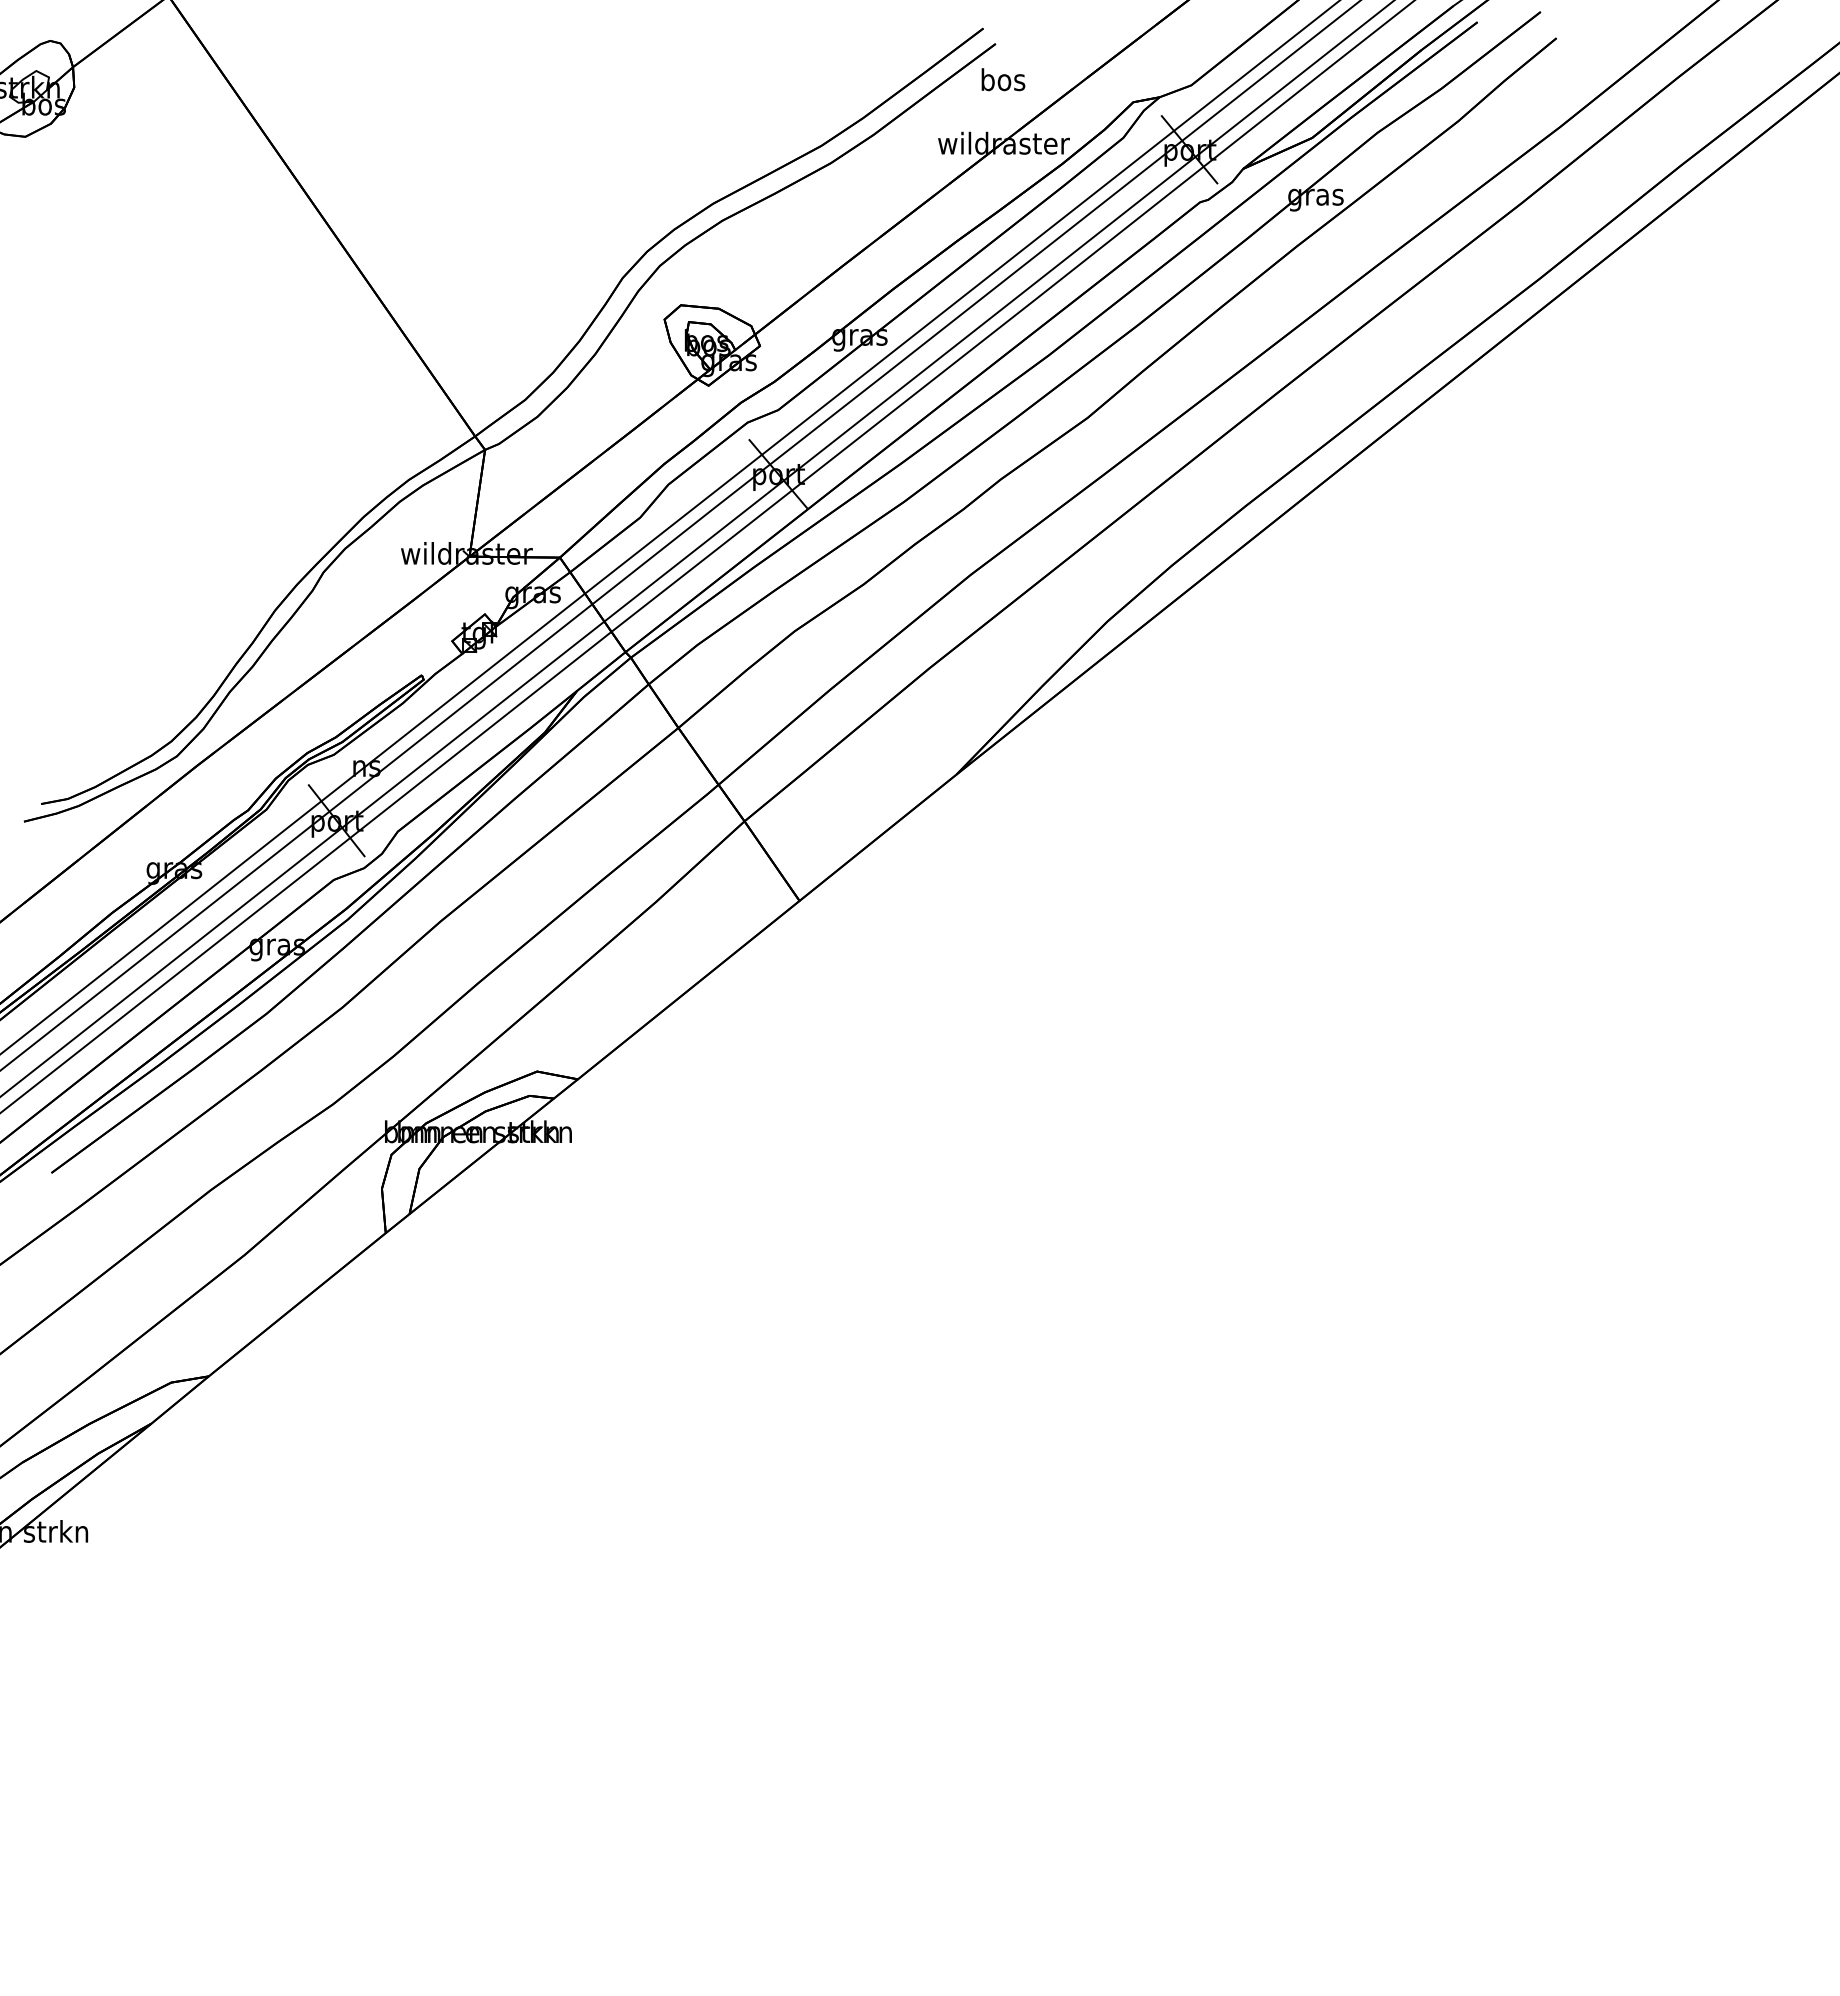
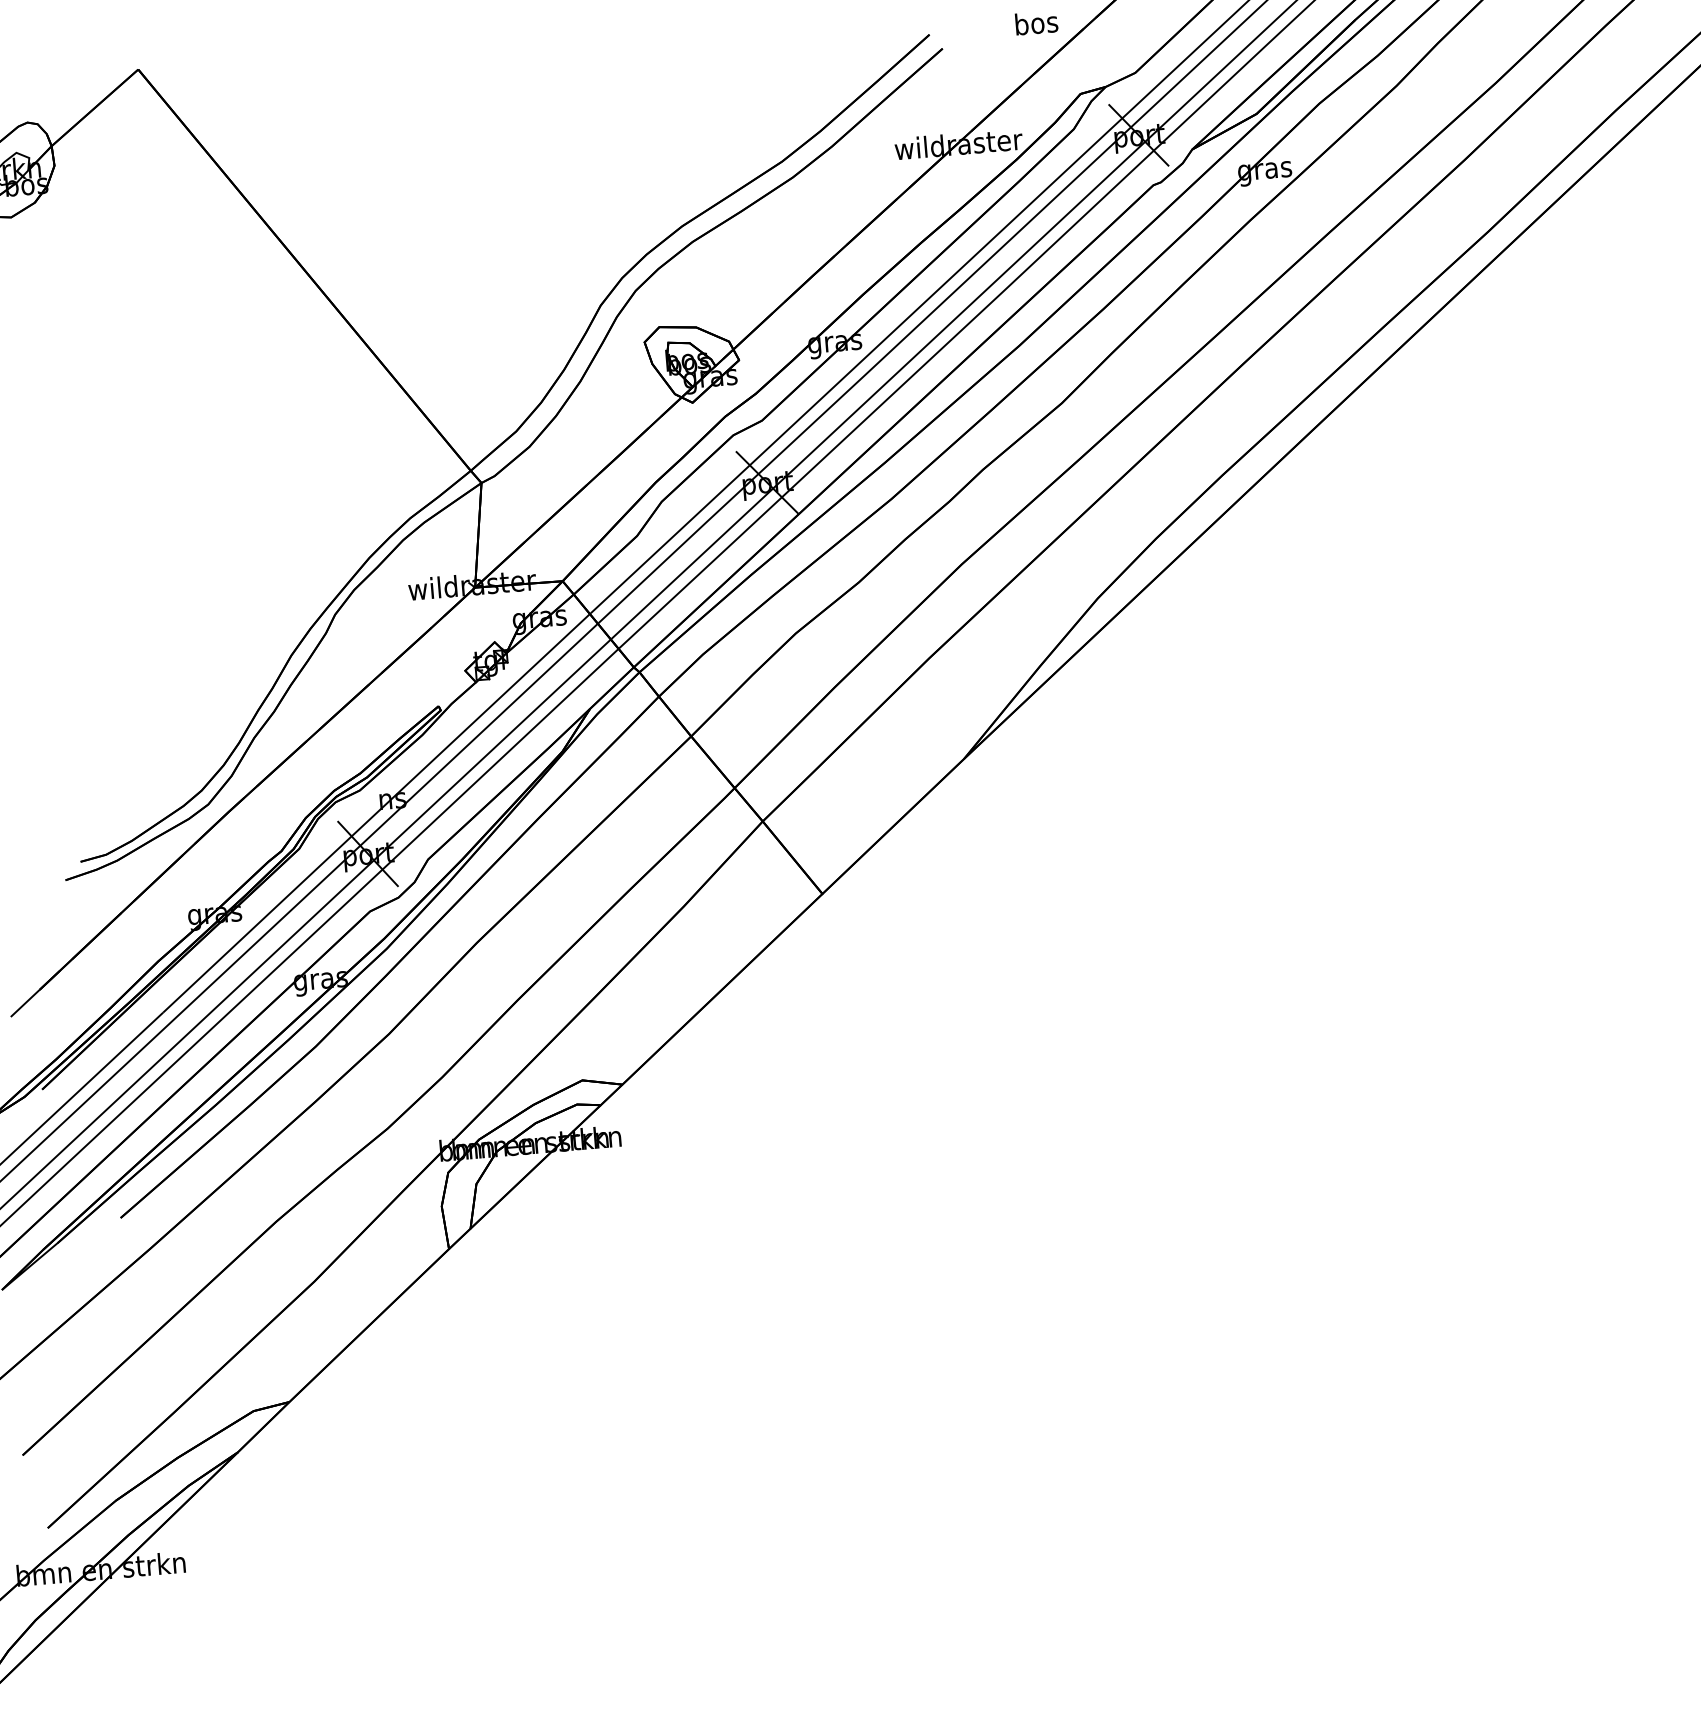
text: (1003, 79) -> (1036, 22), moved

